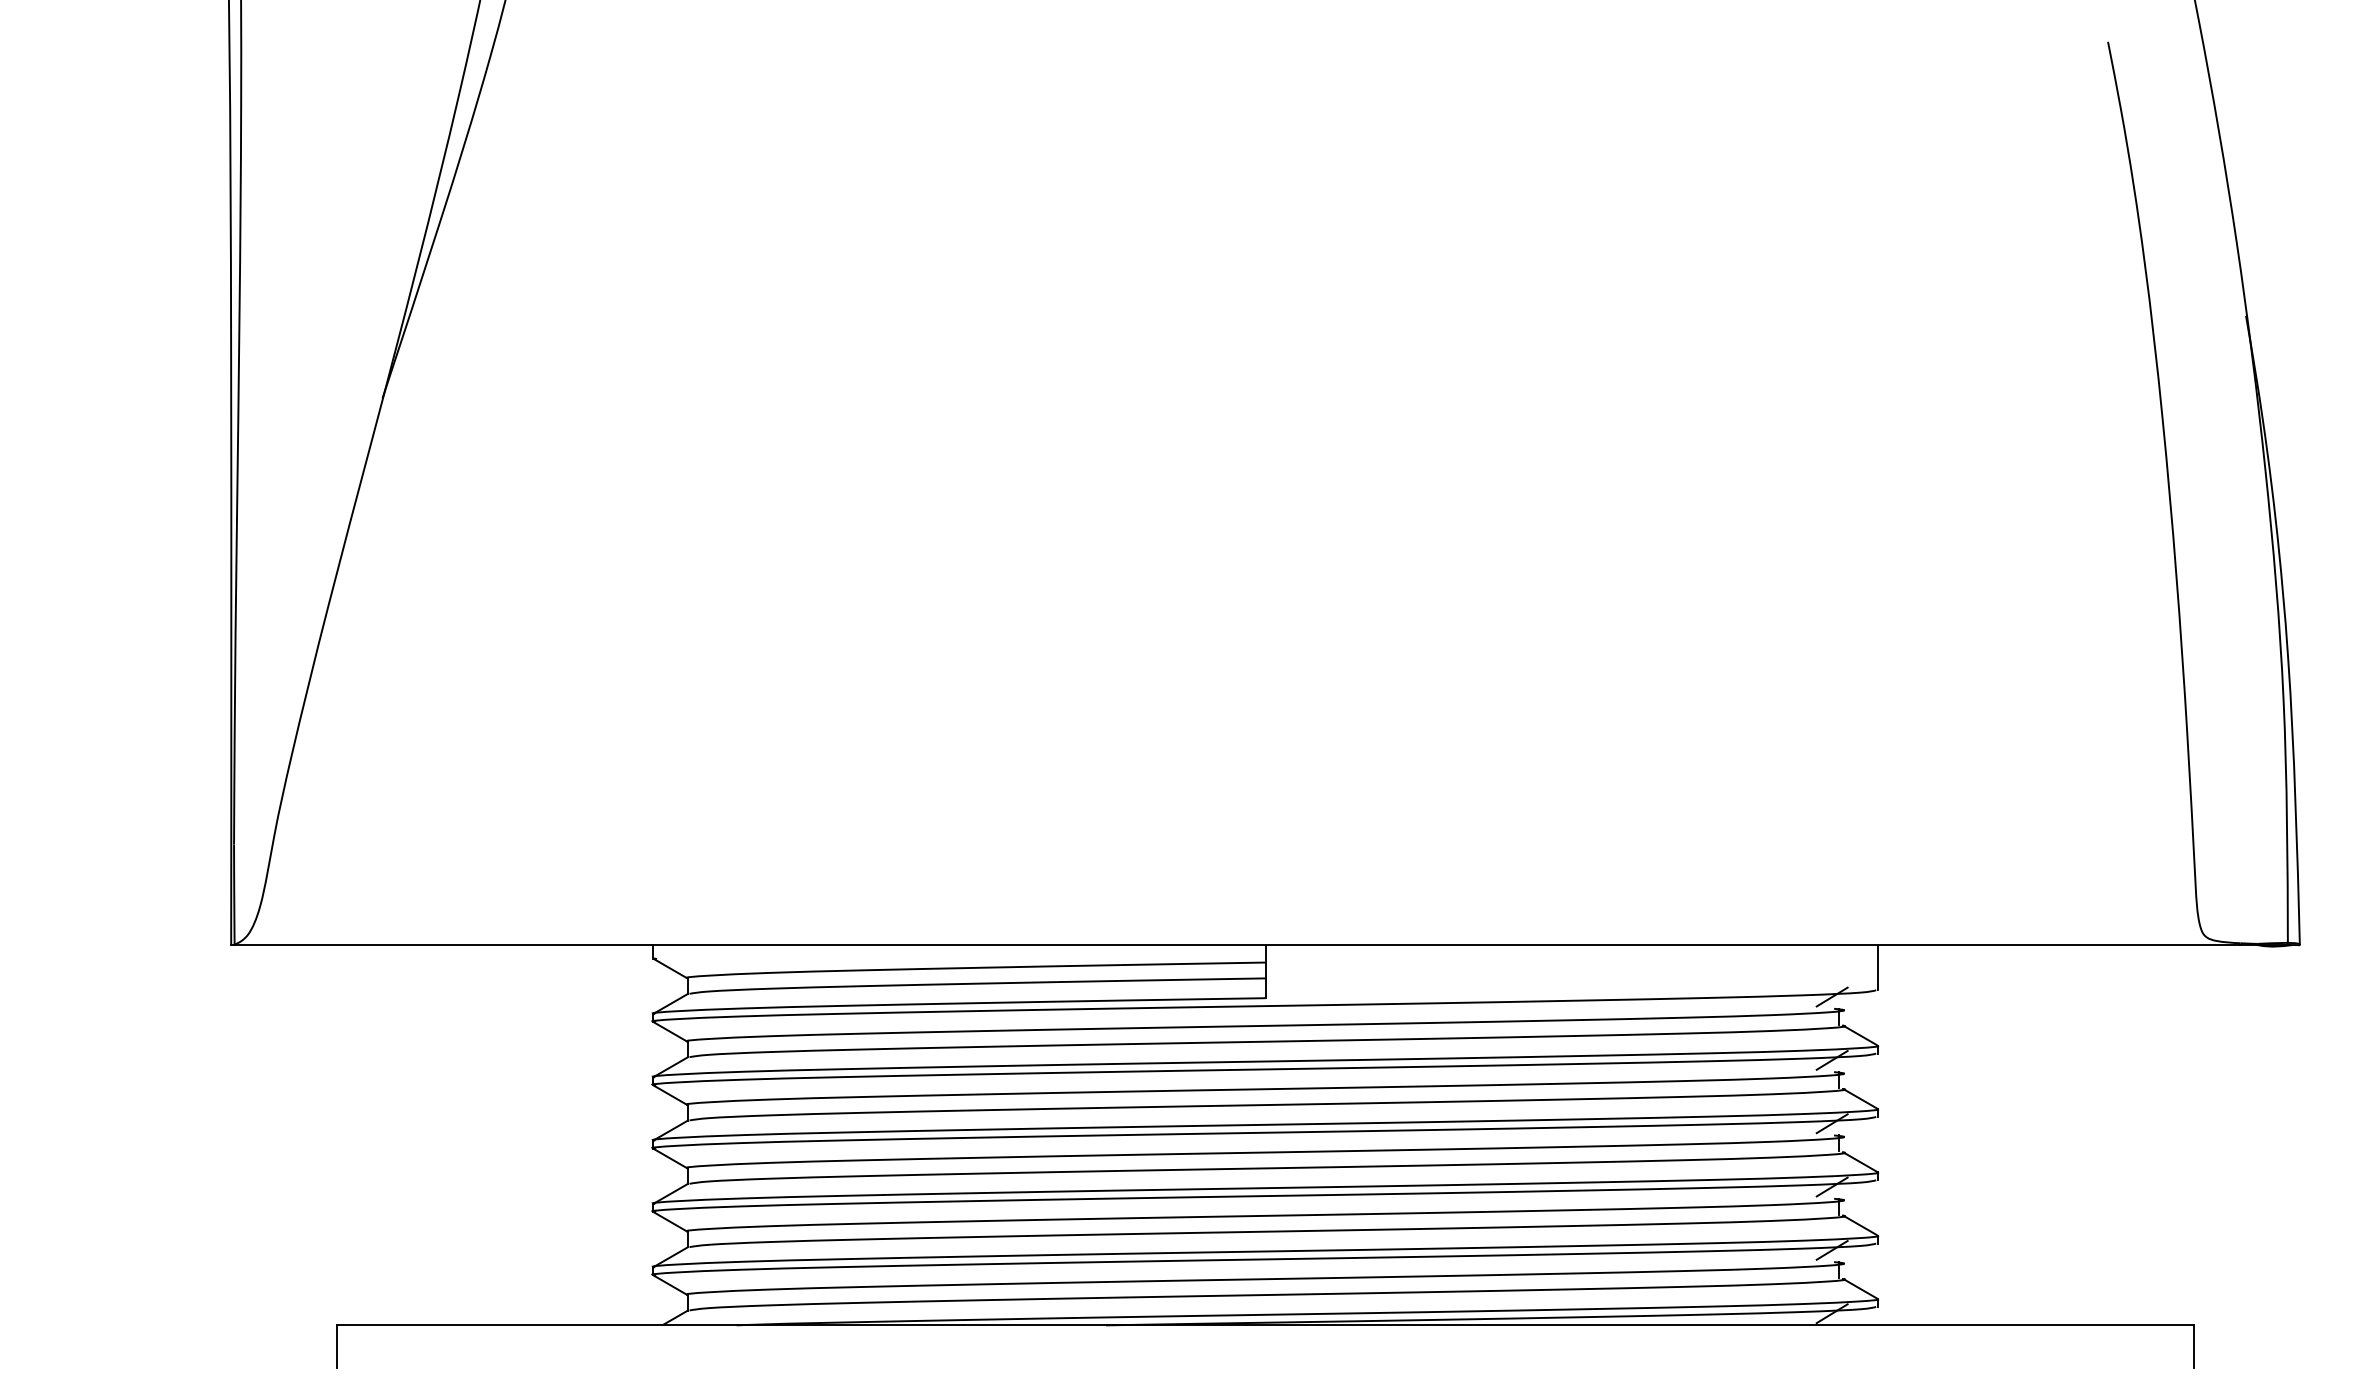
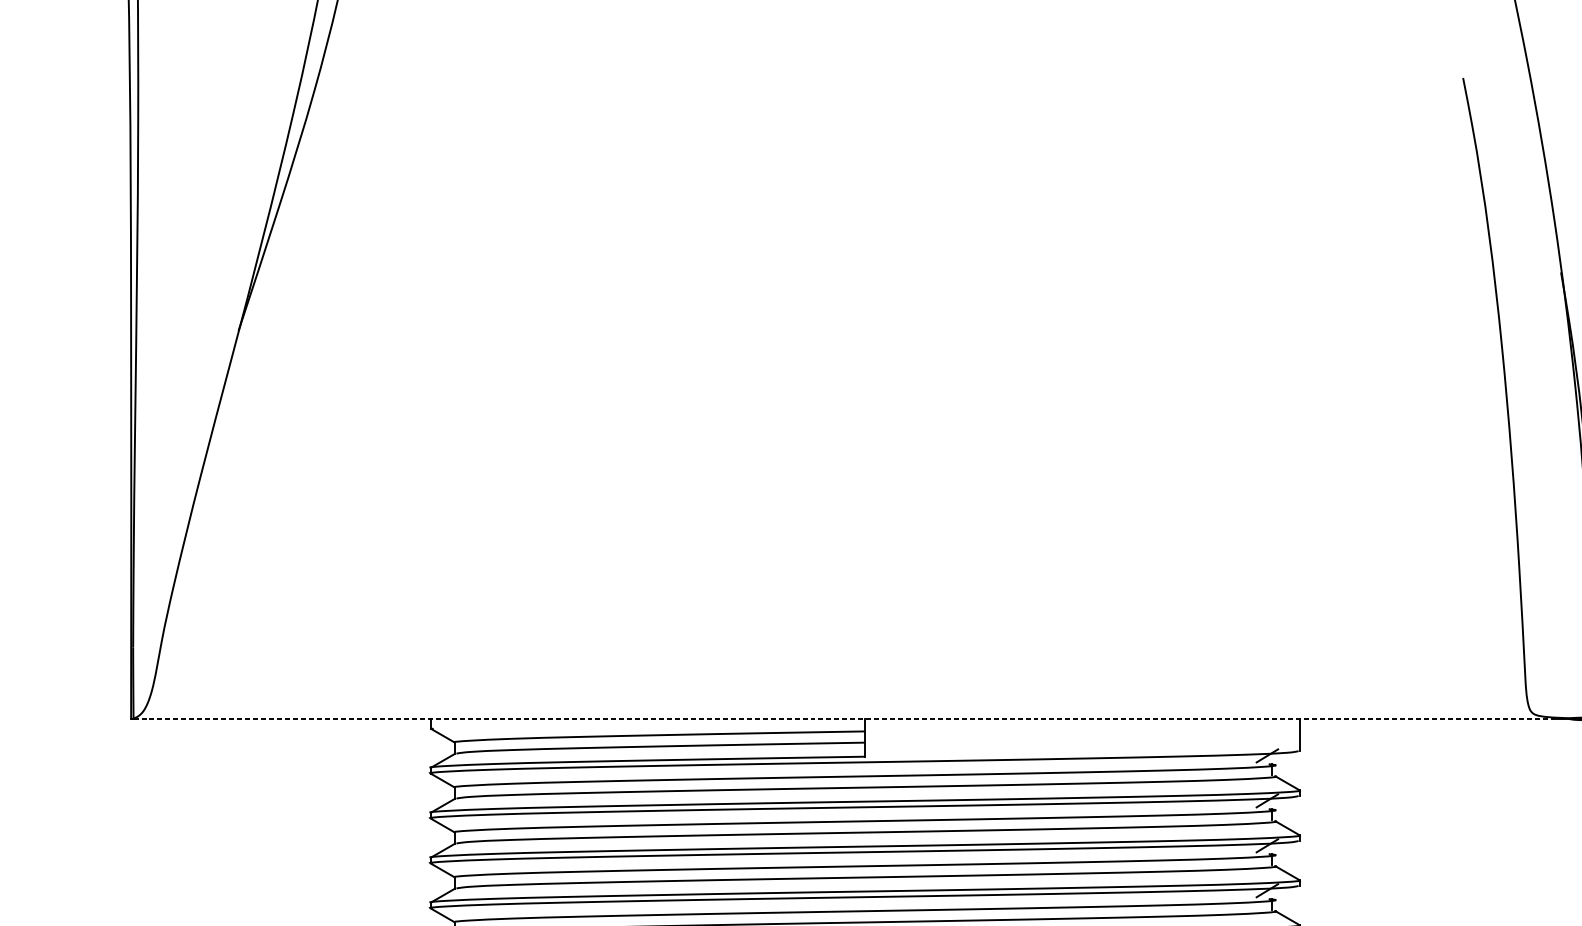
line: (1237, 945) -> (845, 719), solid -> dashed

